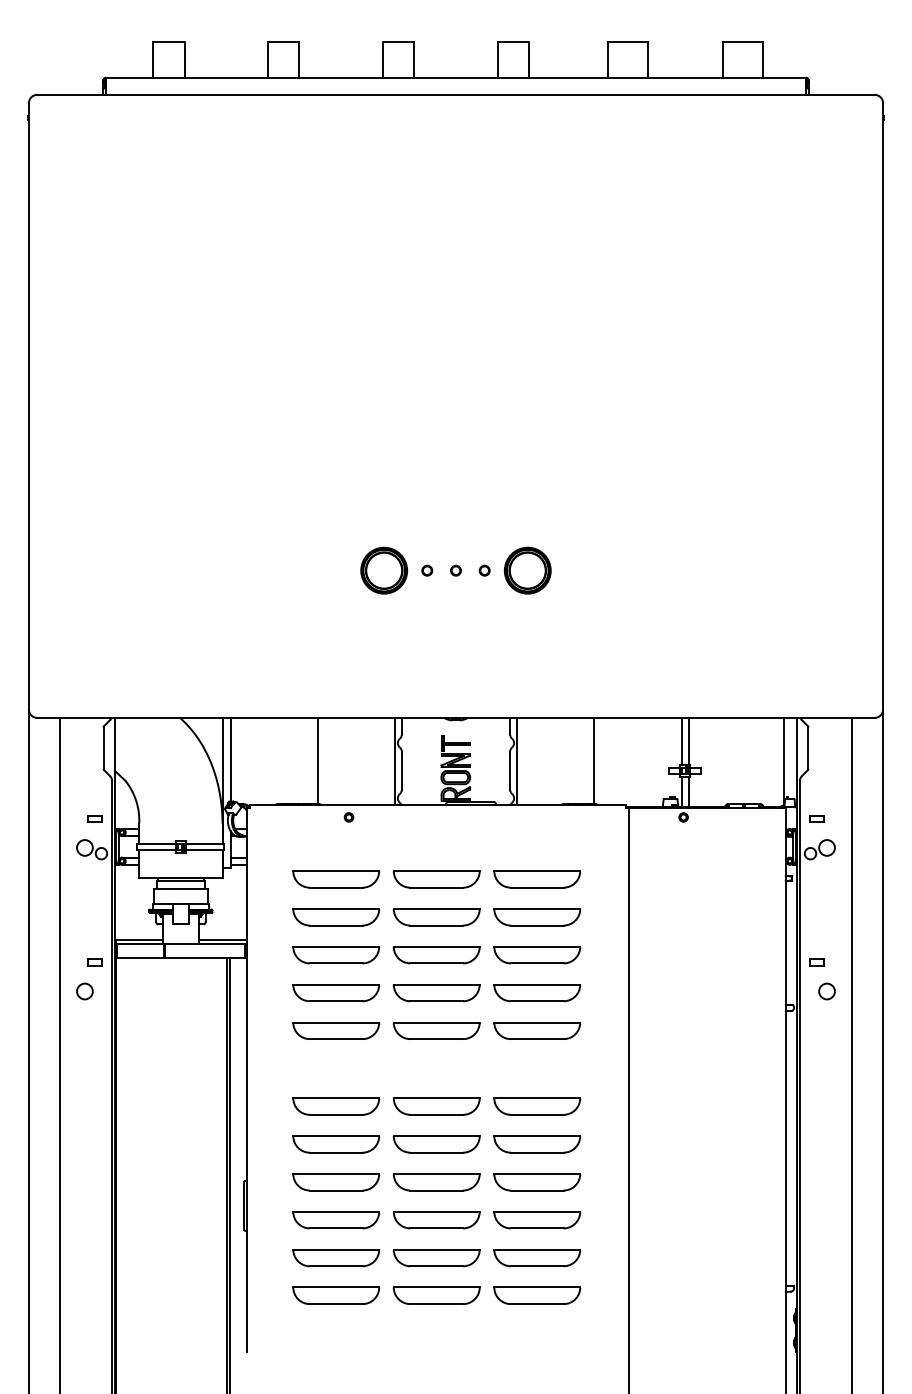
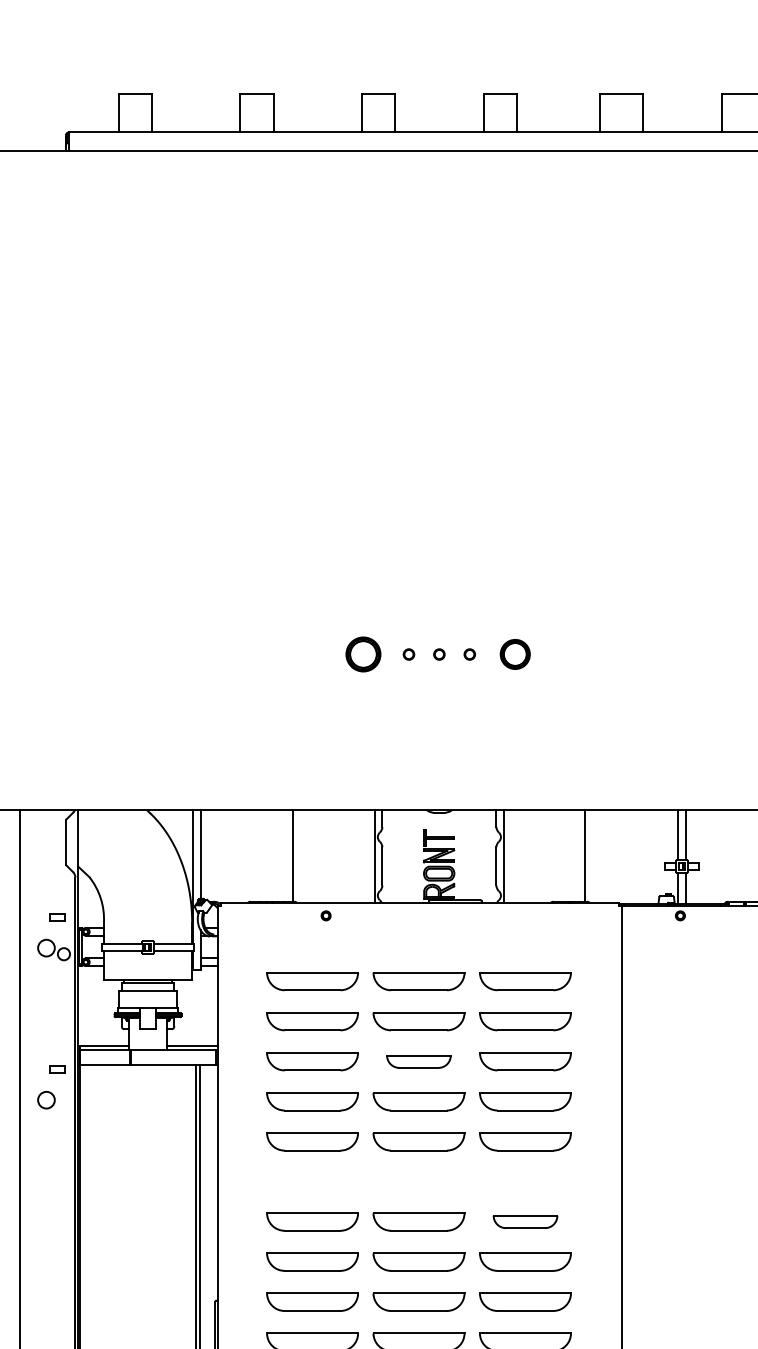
part: (384, 570) -> (363, 654), size x0.7
part: (527, 570) -> (515, 654), size x0.6
part: (436, 955) -> (418, 1062), size x0.7
part: (537, 1106) -> (525, 1221), size x0.7

